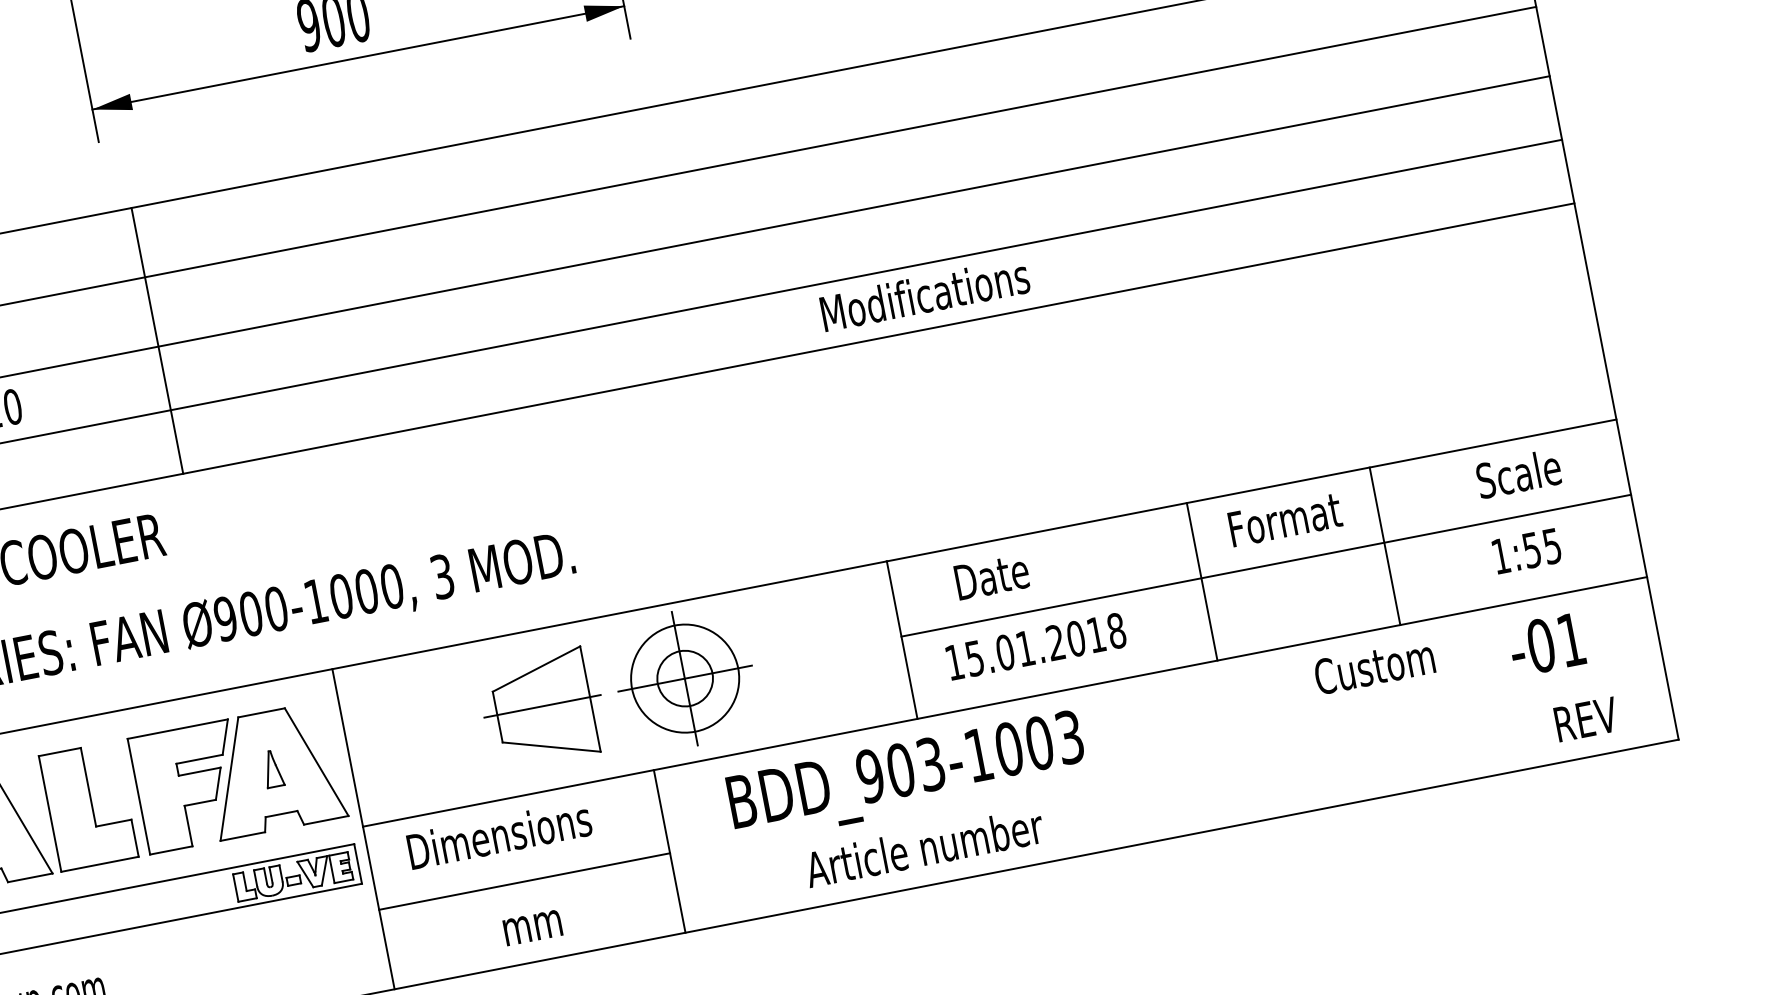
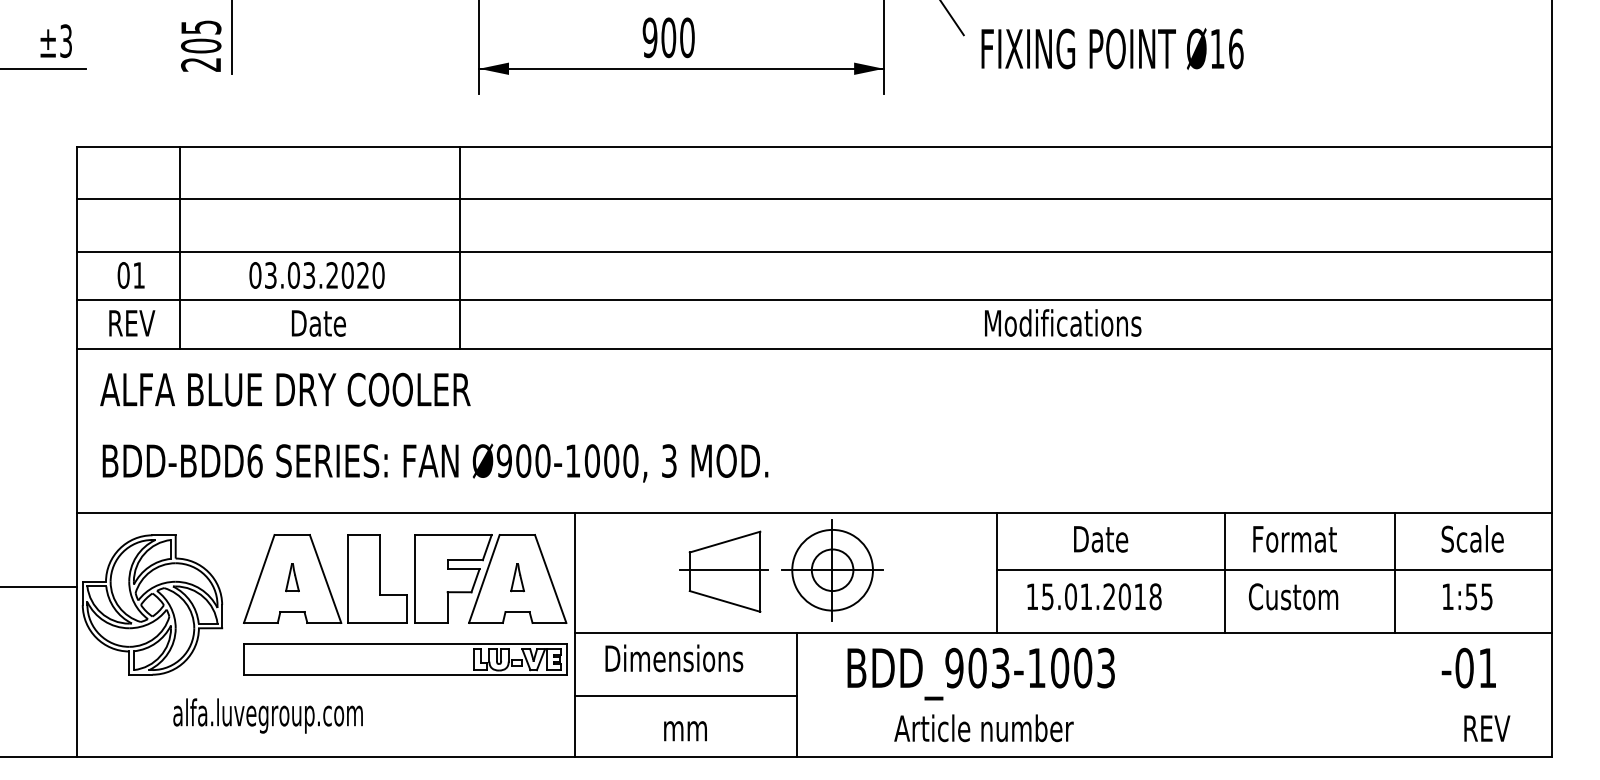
line: (156, 340) -> (459, 247), moved
line: (1385, 545) -> (1395, 572), moved
text: (992, 576) -> (1101, 539), moved
text: (1374, 666) -> (1293, 596), moved

